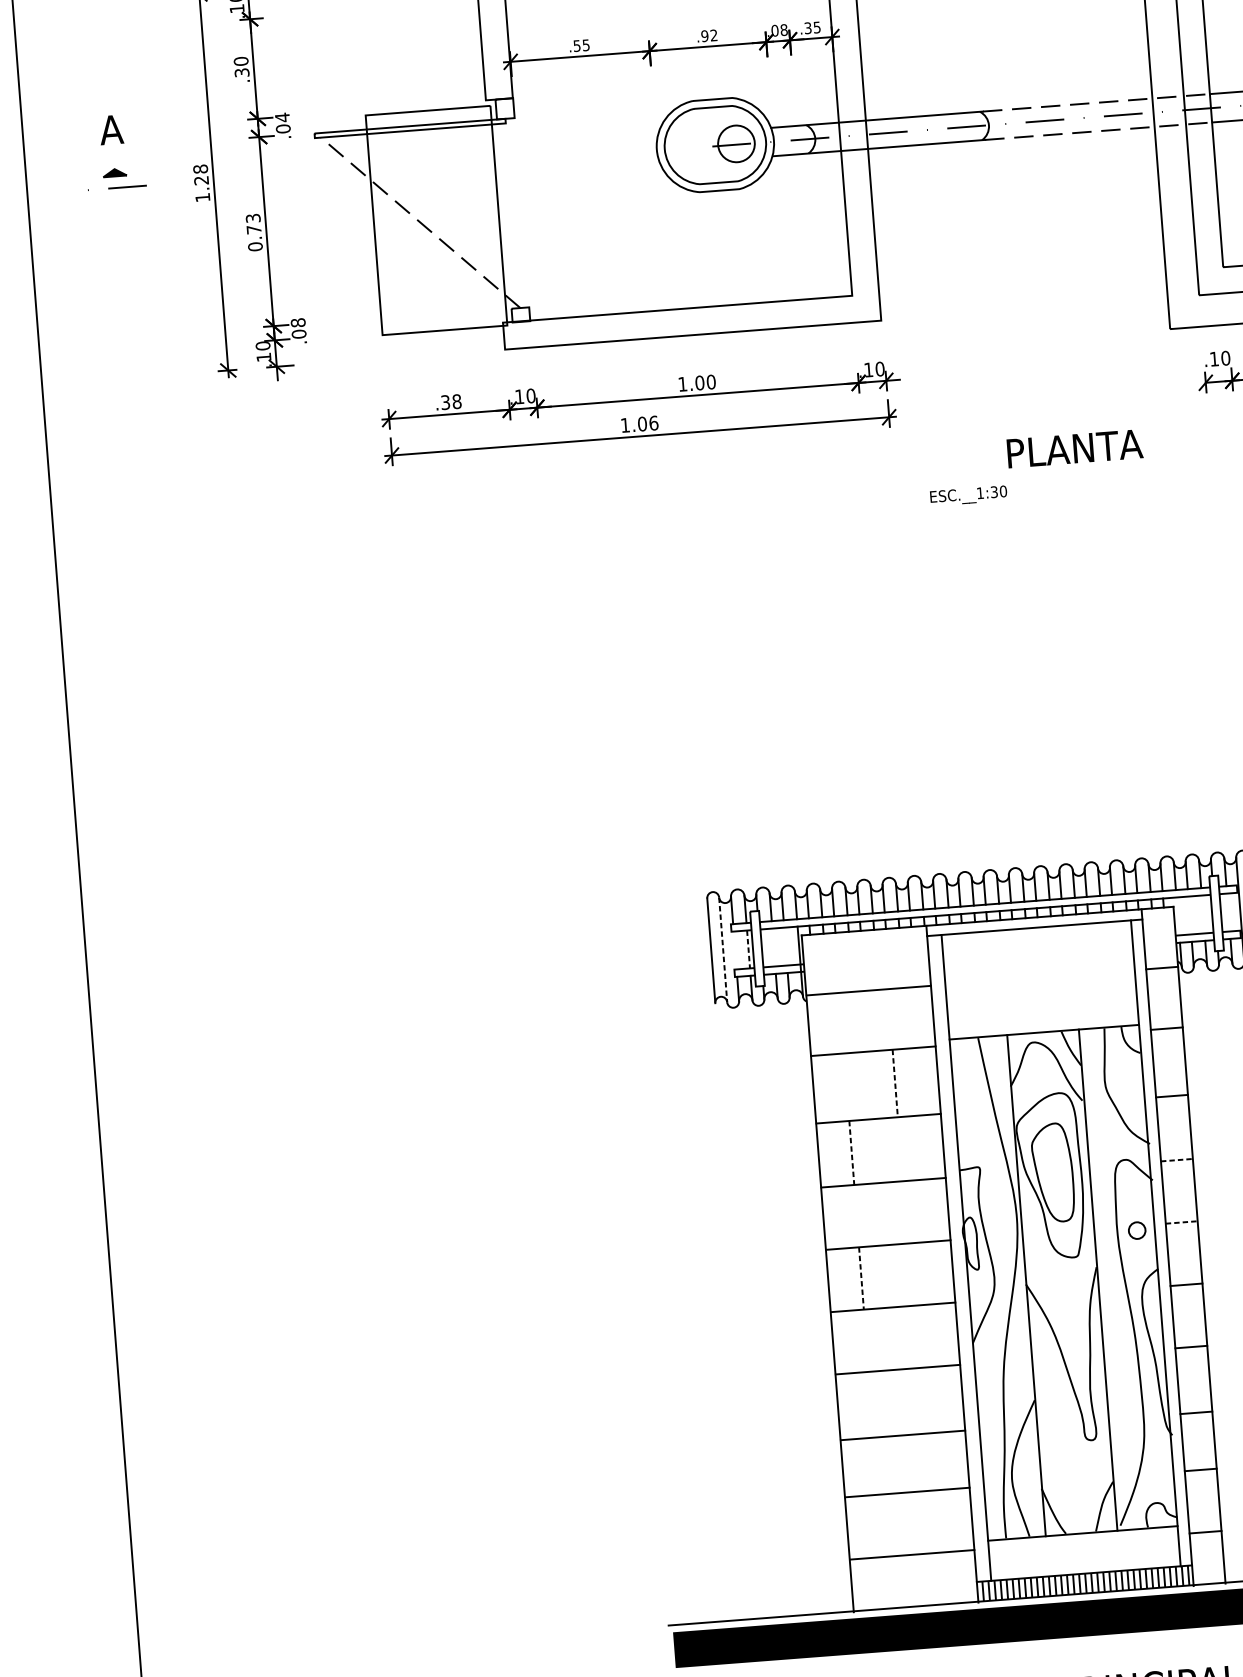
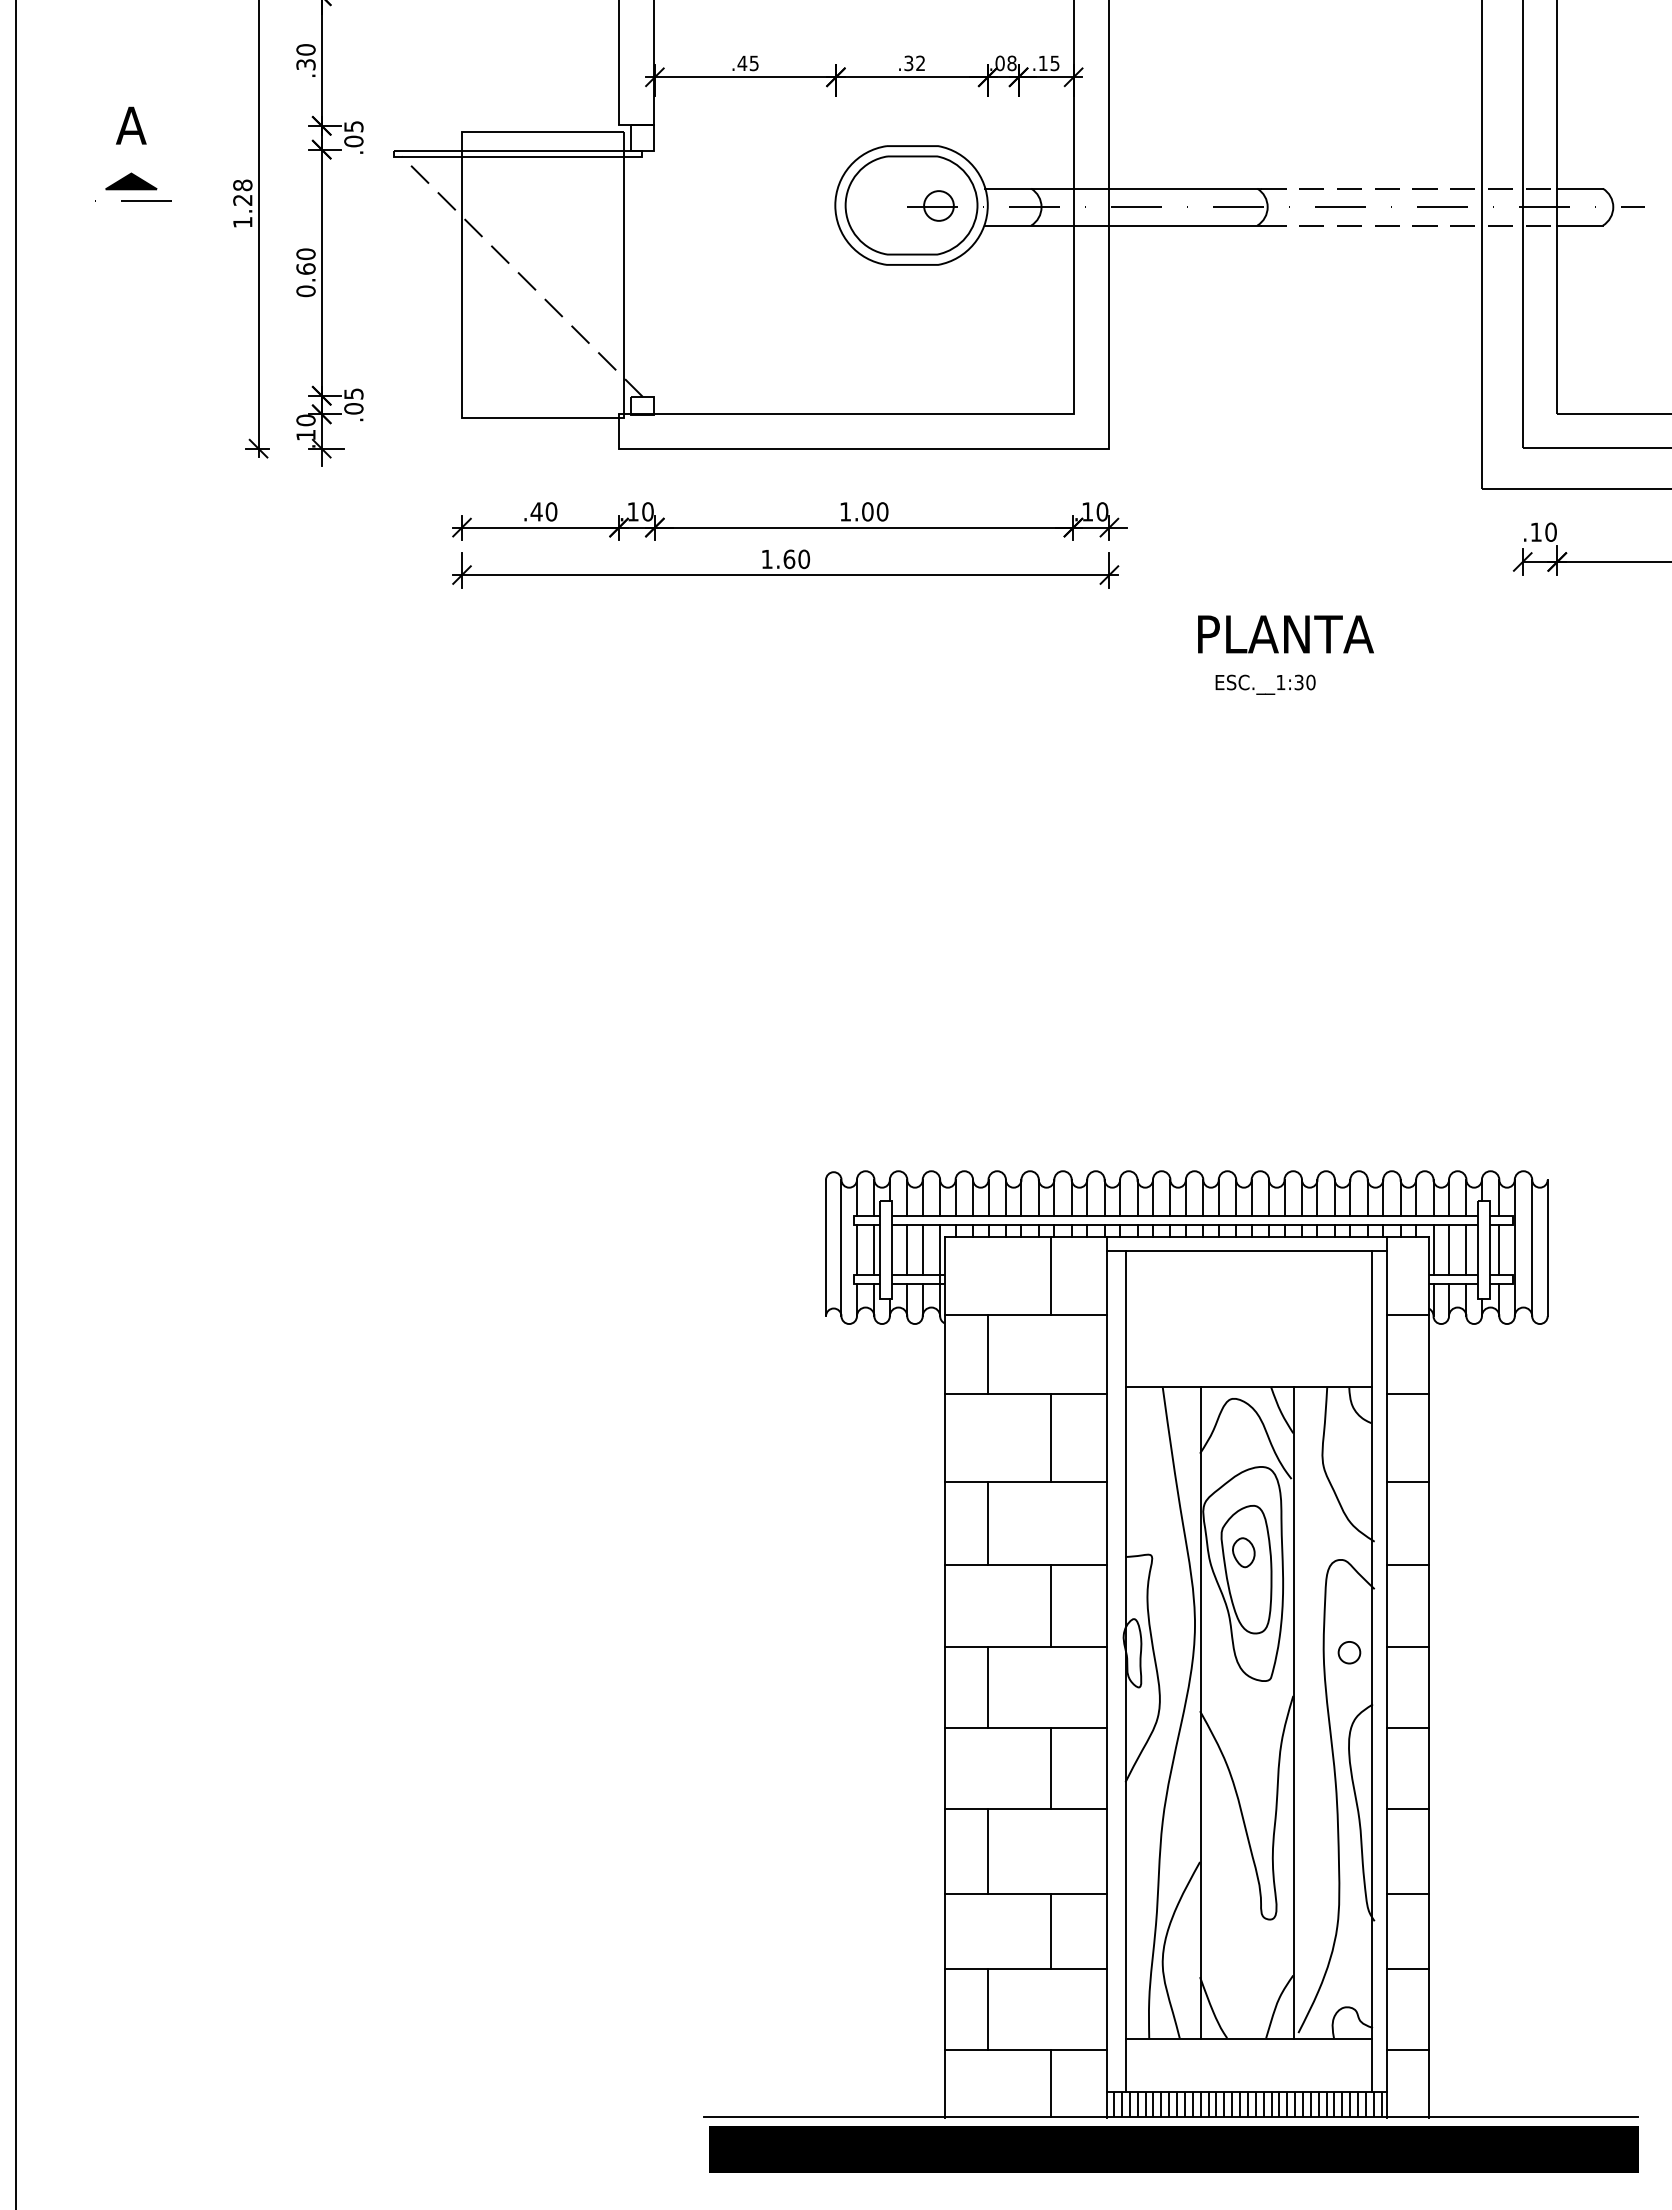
text: (807, 28) -> (1042, 63), .35 -> .15
text: (704, 35) -> (908, 62), .92 -> .32
text: (577, 46) -> (742, 63), .55 -> .45
text: (282, 117) -> (353, 126), .04 -> .05
circle: (736, 143) -> (938, 205), size x0.62
part: (114, 172) -> (131, 181), size x1.67
text: (253, 223) -> (305, 261), 0.73 -> 0.60
text: (297, 322) -> (353, 393), .08 -> .05
text: (450, 401) -> (543, 511), .38 -> .40
text: (647, 423) -> (796, 558), 1.06 -> 1.60
text: (1074, 448) -> (1285, 634), moved
text: (968, 495) -> (1265, 684), moved
line: (1228, 912) -> (1499, 1249), added
line: (1203, 914) -> (1466, 1249), added
line: (1190, 915) -> (1449, 1249), added
line: (1177, 916) -> (1433, 1249), added
line: (785, 946) -> (922, 1249), added
line: (773, 947) -> (907, 1249), added
line: (748, 949) -> (874, 1250), dashed -> solid
line: (723, 950) -> (841, 1248), dashed -> solid
line: (734, 950) -> (856, 1249), added
line: (885, 959) -> (1050, 1276), added
line: (841, 1023) -> (987, 1354), added
line: (894, 1083) -> (1050, 1438), dashed -> solid
line: (851, 1152) -> (987, 1523), dashed -> solid
part: (1049, 1159) -> (1243, 1552), added
line: (1176, 1160) -> (1407, 1565), dashed -> solid
line: (904, 1212) -> (1050, 1605), added
line: (1181, 1222) -> (1407, 1646), dashed -> solid
line: (861, 1278) -> (987, 1687), dashed -> solid
line: (914, 1336) -> (1050, 1767), added
line: (870, 1404) -> (987, 1851), added
line: (924, 1462) -> (1050, 1931), added
line: (880, 1525) -> (987, 2008), added
line: (933, 1579) -> (1050, 2083), added

